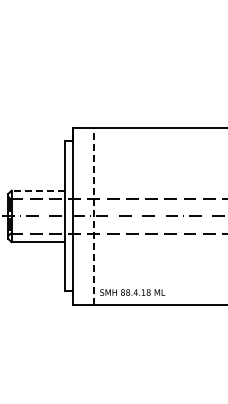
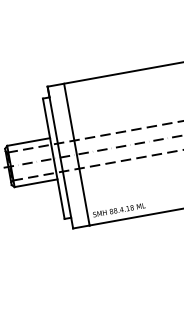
line: (38, 190) -> (28, 141), dashed -> solid
line: (93, 215) -> (76, 153), dashed -> solid

